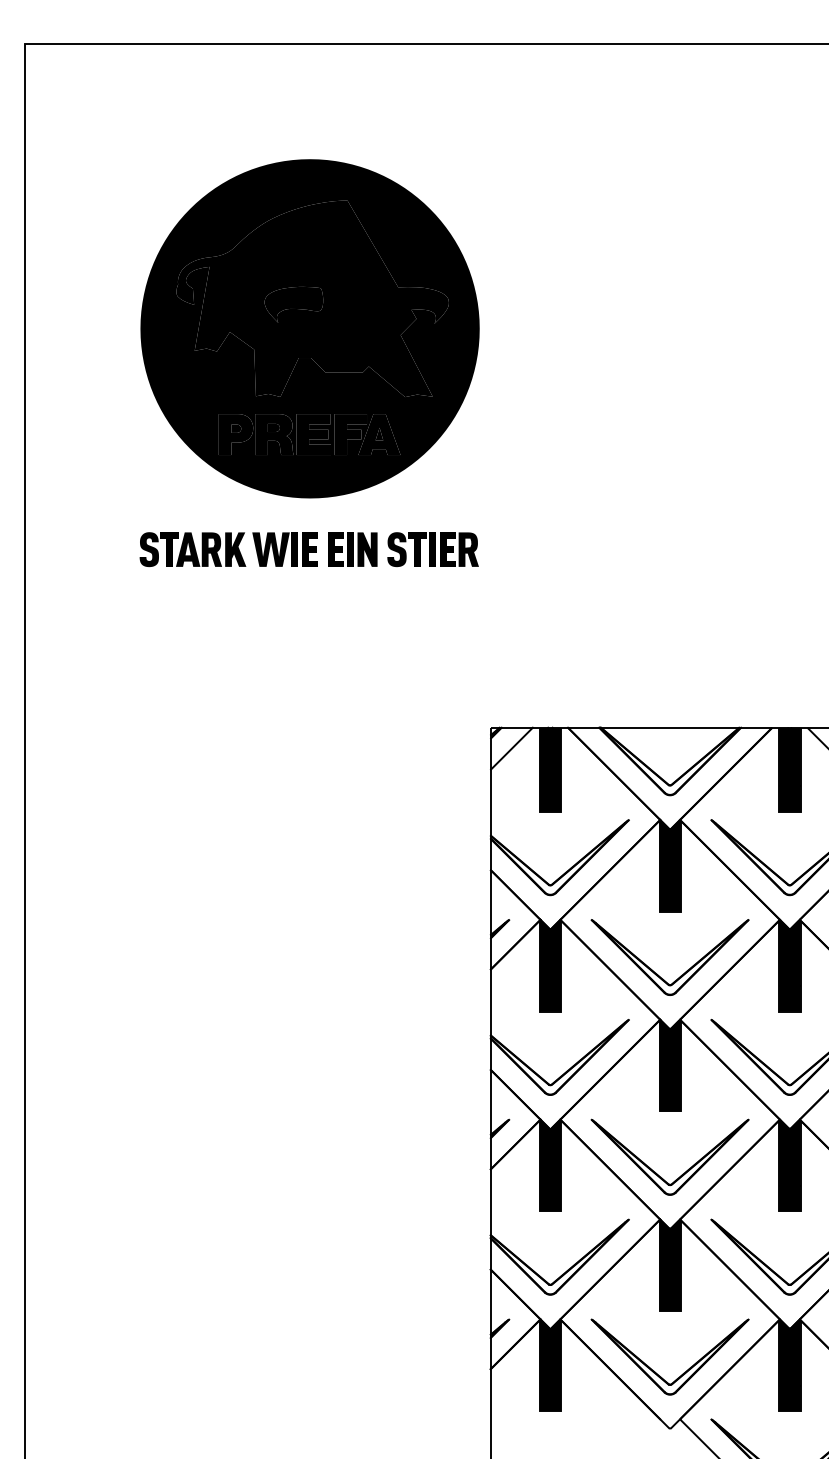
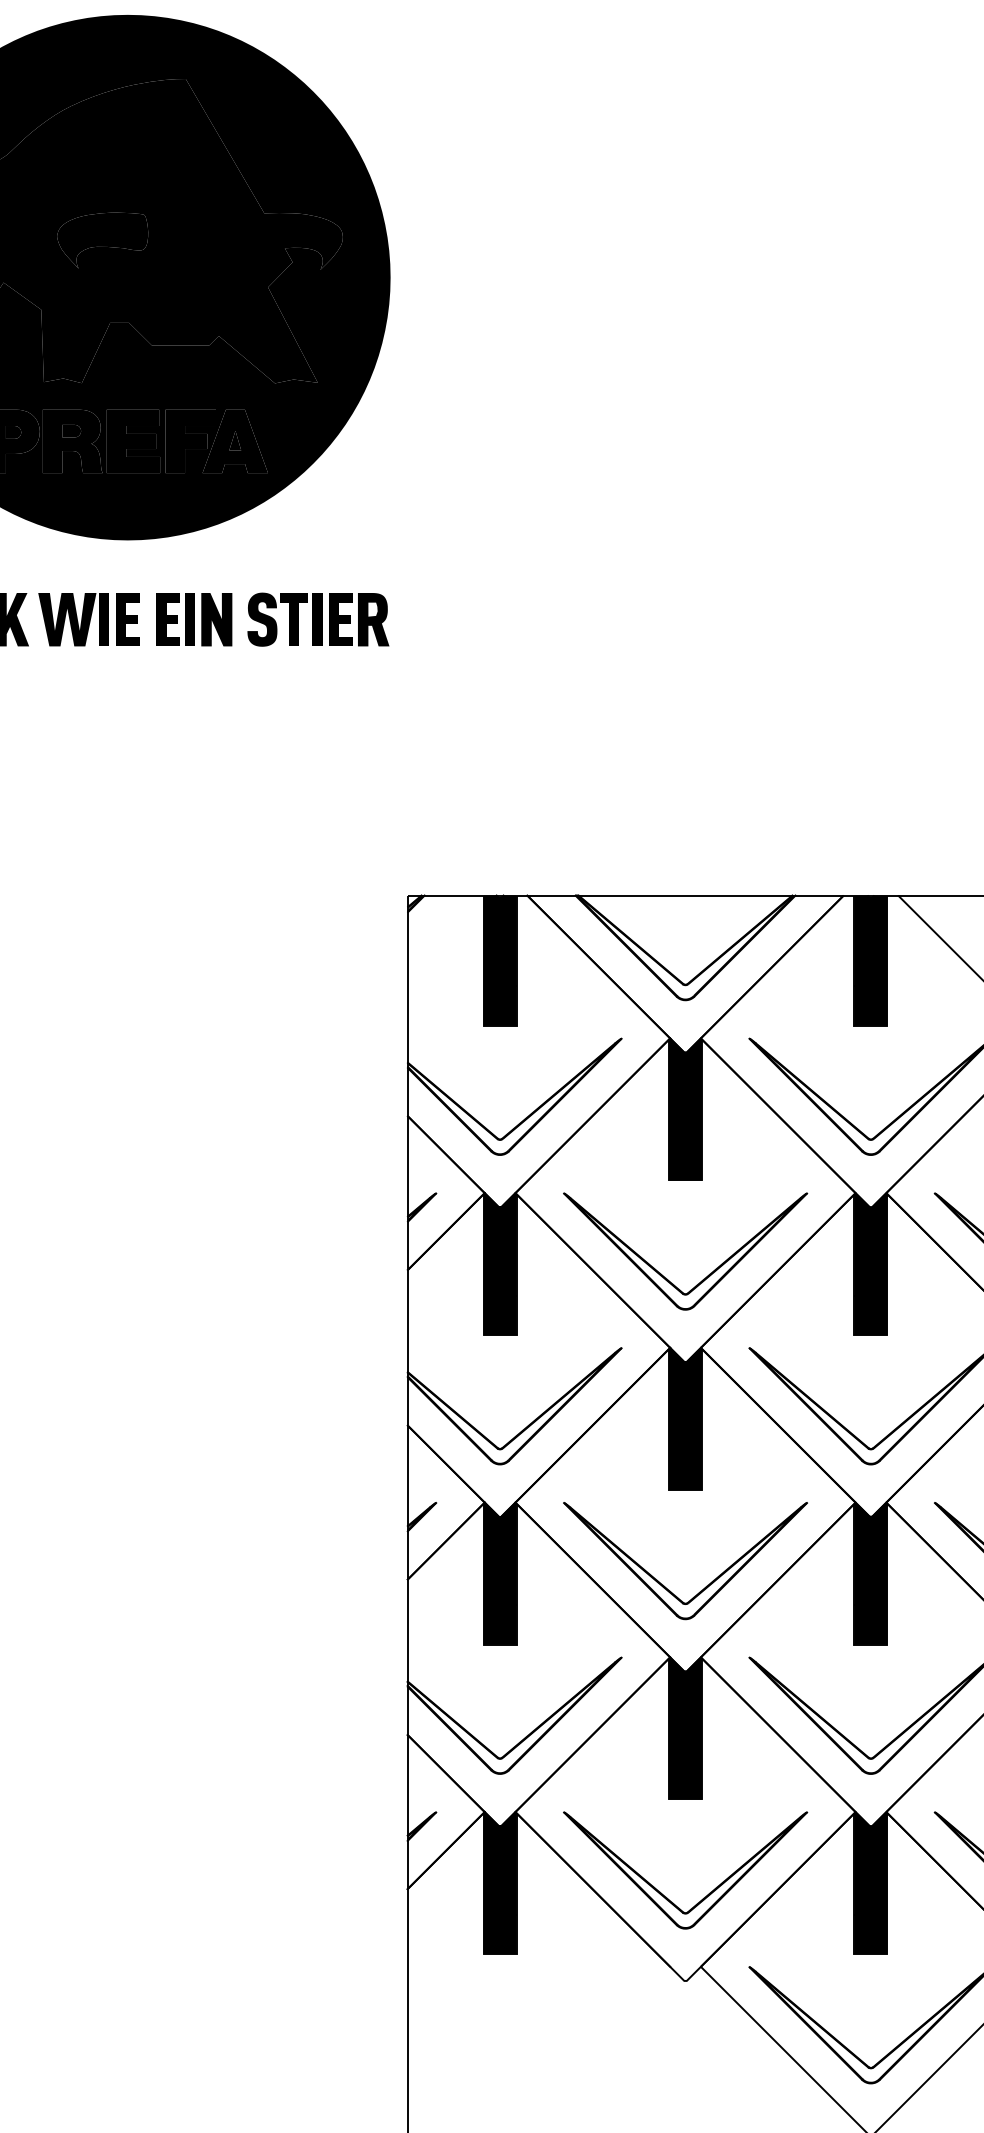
line: (511, 748) -> (439, 927), removed

